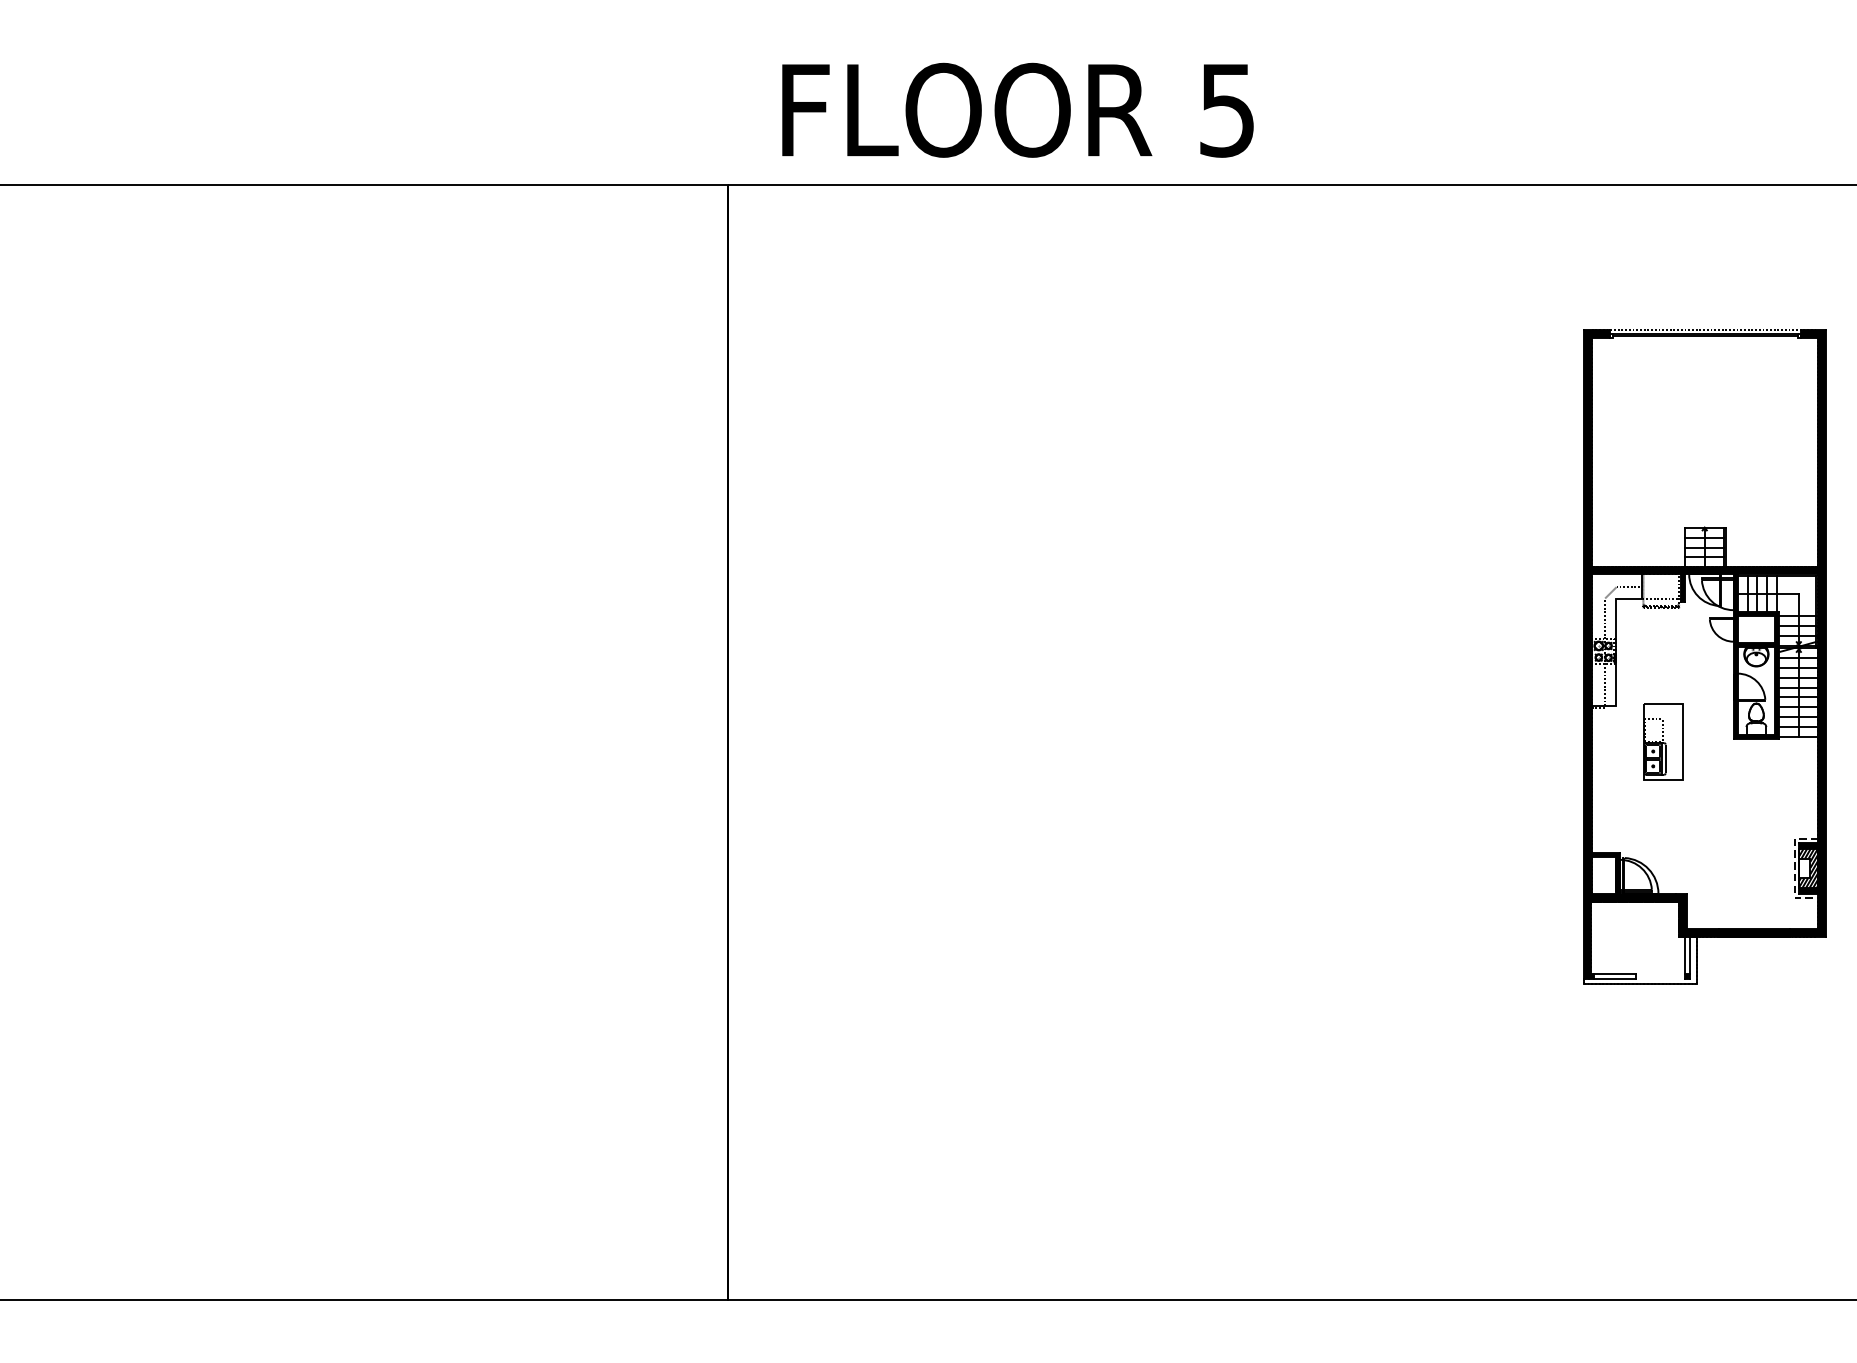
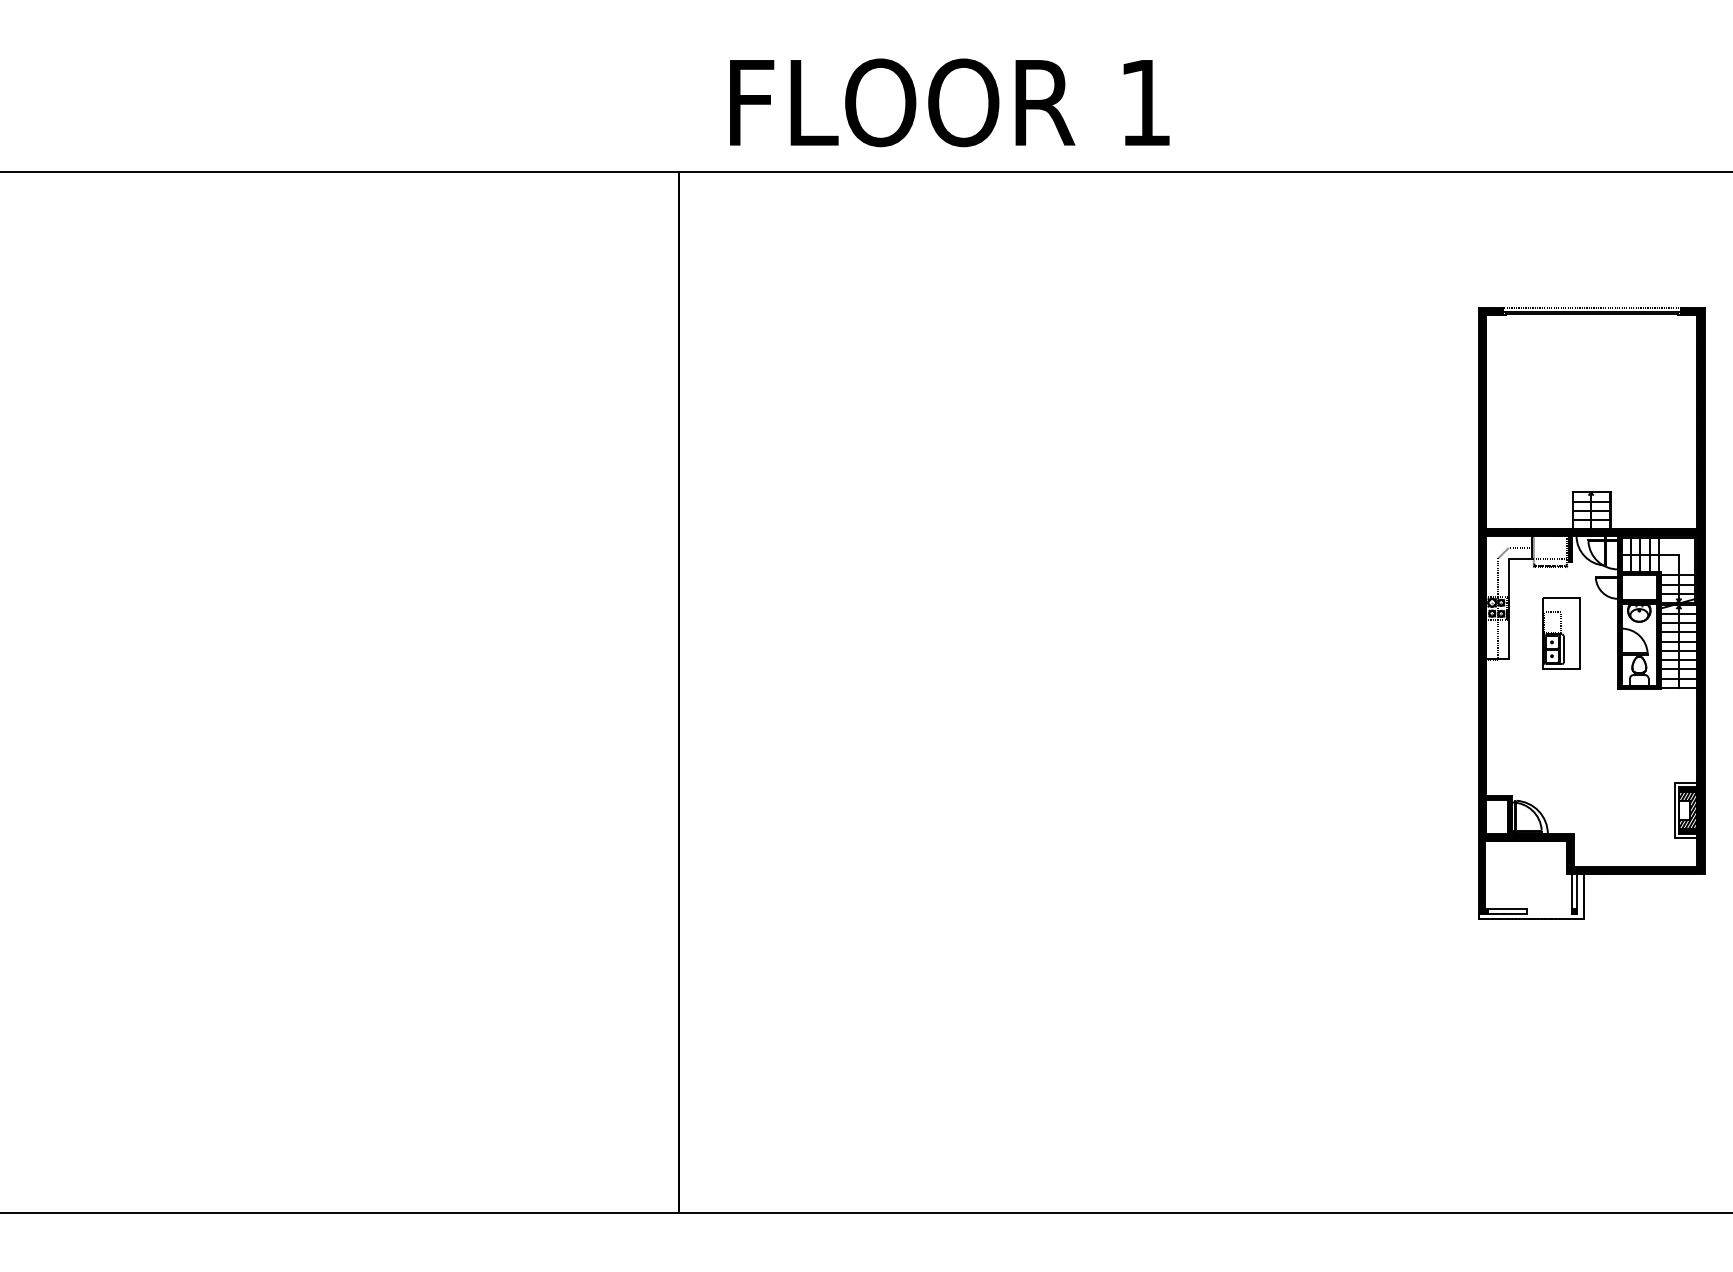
text: (1227, 111) -> (1145, 103), 5 -> 1
part: (1663, 742) -> (1561, 633), moved
line: (1794, 868) -> (1674, 810), dashed -> solid

